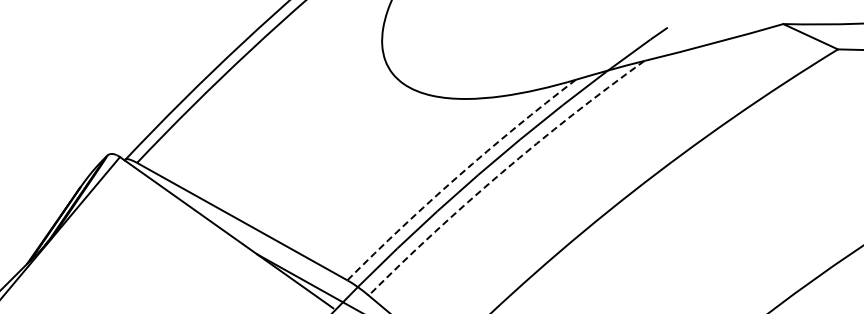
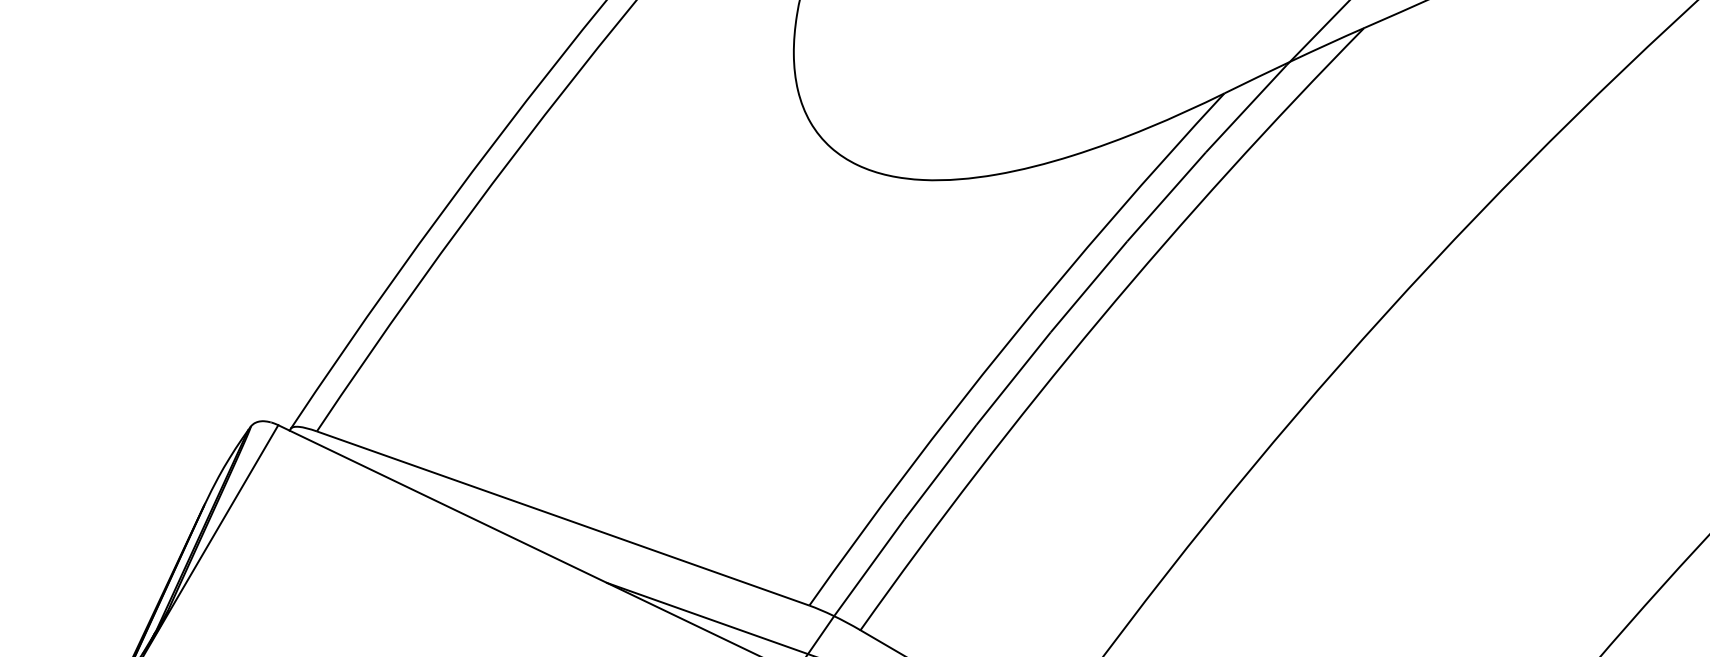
arc: (501, 172) -> (1099, 318), dashed -> solid
arc: (458, 176) -> (1008, 343), dashed -> solid

